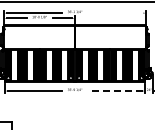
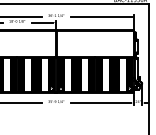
line: (115, 13) -> (100, 17), added
line: (114, 91) -> (99, 103), dashed -> solid

